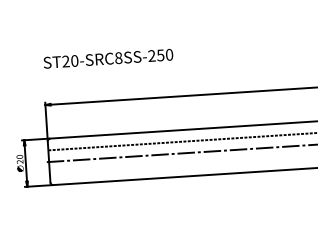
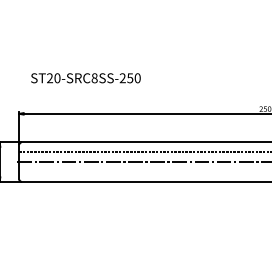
text: (107, 59) -> (85, 78), moved

